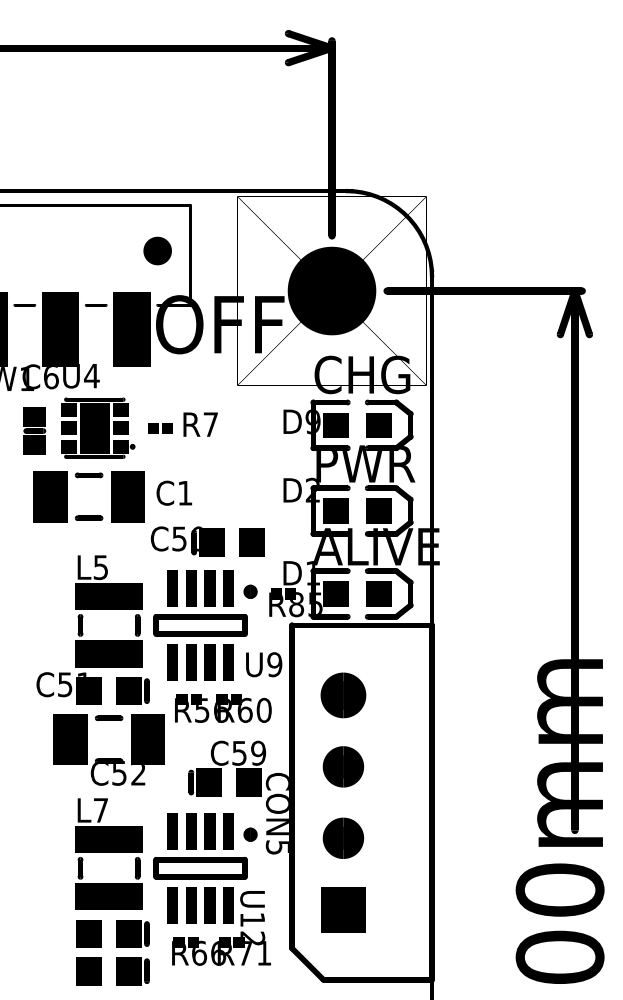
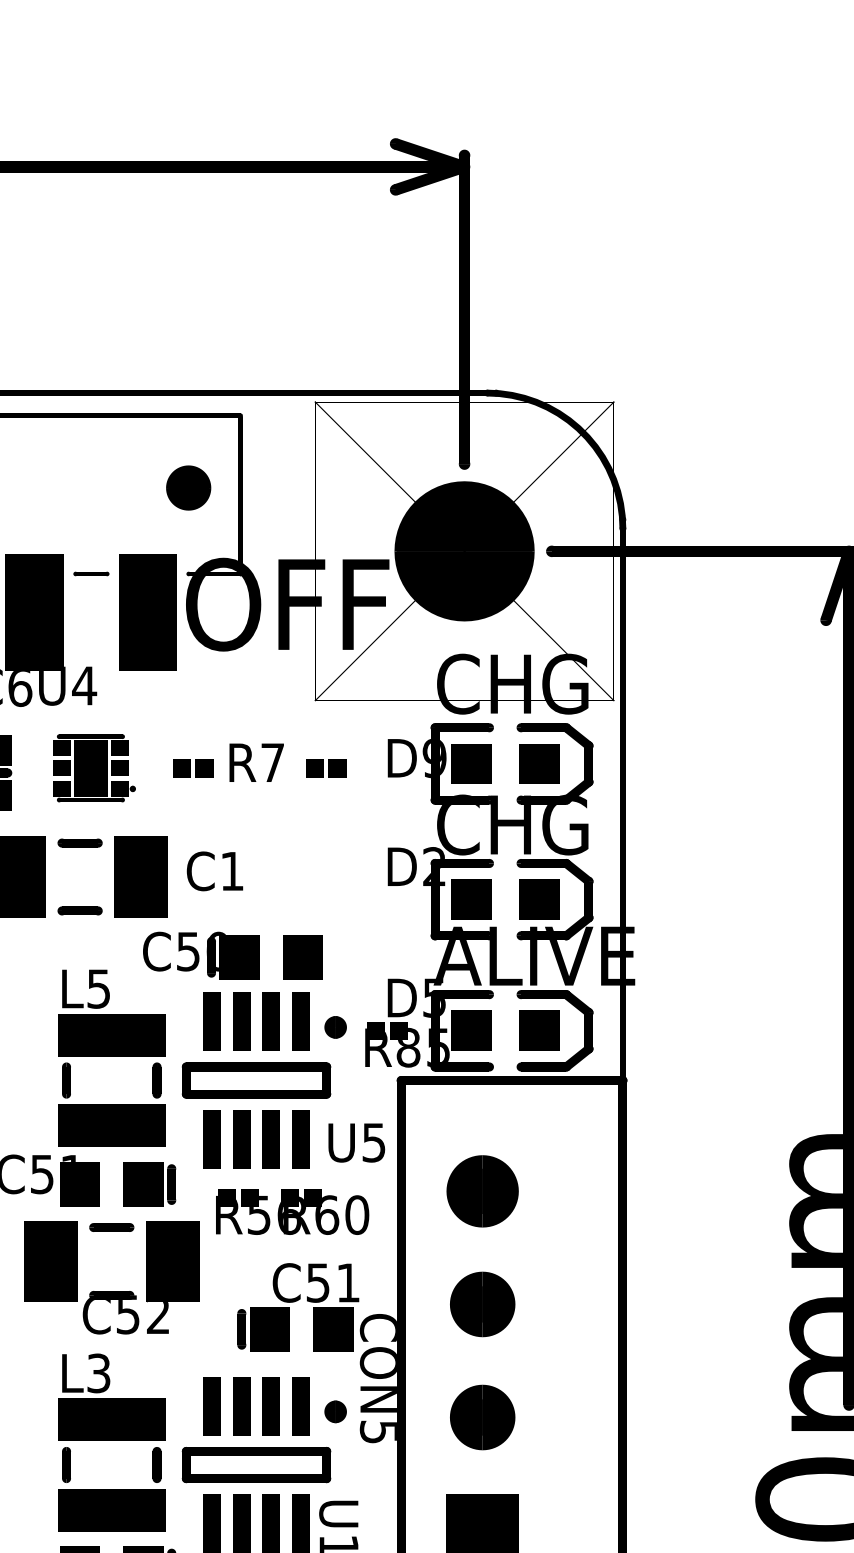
part: (98, 427) -> (94, 767), size x0.7
part: (244, 428) -> (326, 768), added
text: (364, 463) -> (515, 824), PWR -> CHG
text: (207, 541) -> (232, 955), moved
text: (313, 573) -> (435, 998), D1 -> D5
text: (274, 664) -> (373, 1142), U9 -> U5
text: (258, 752) -> (348, 1281), C59 -> C51
text: (100, 809) -> (98, 1371), L7 -> L3

